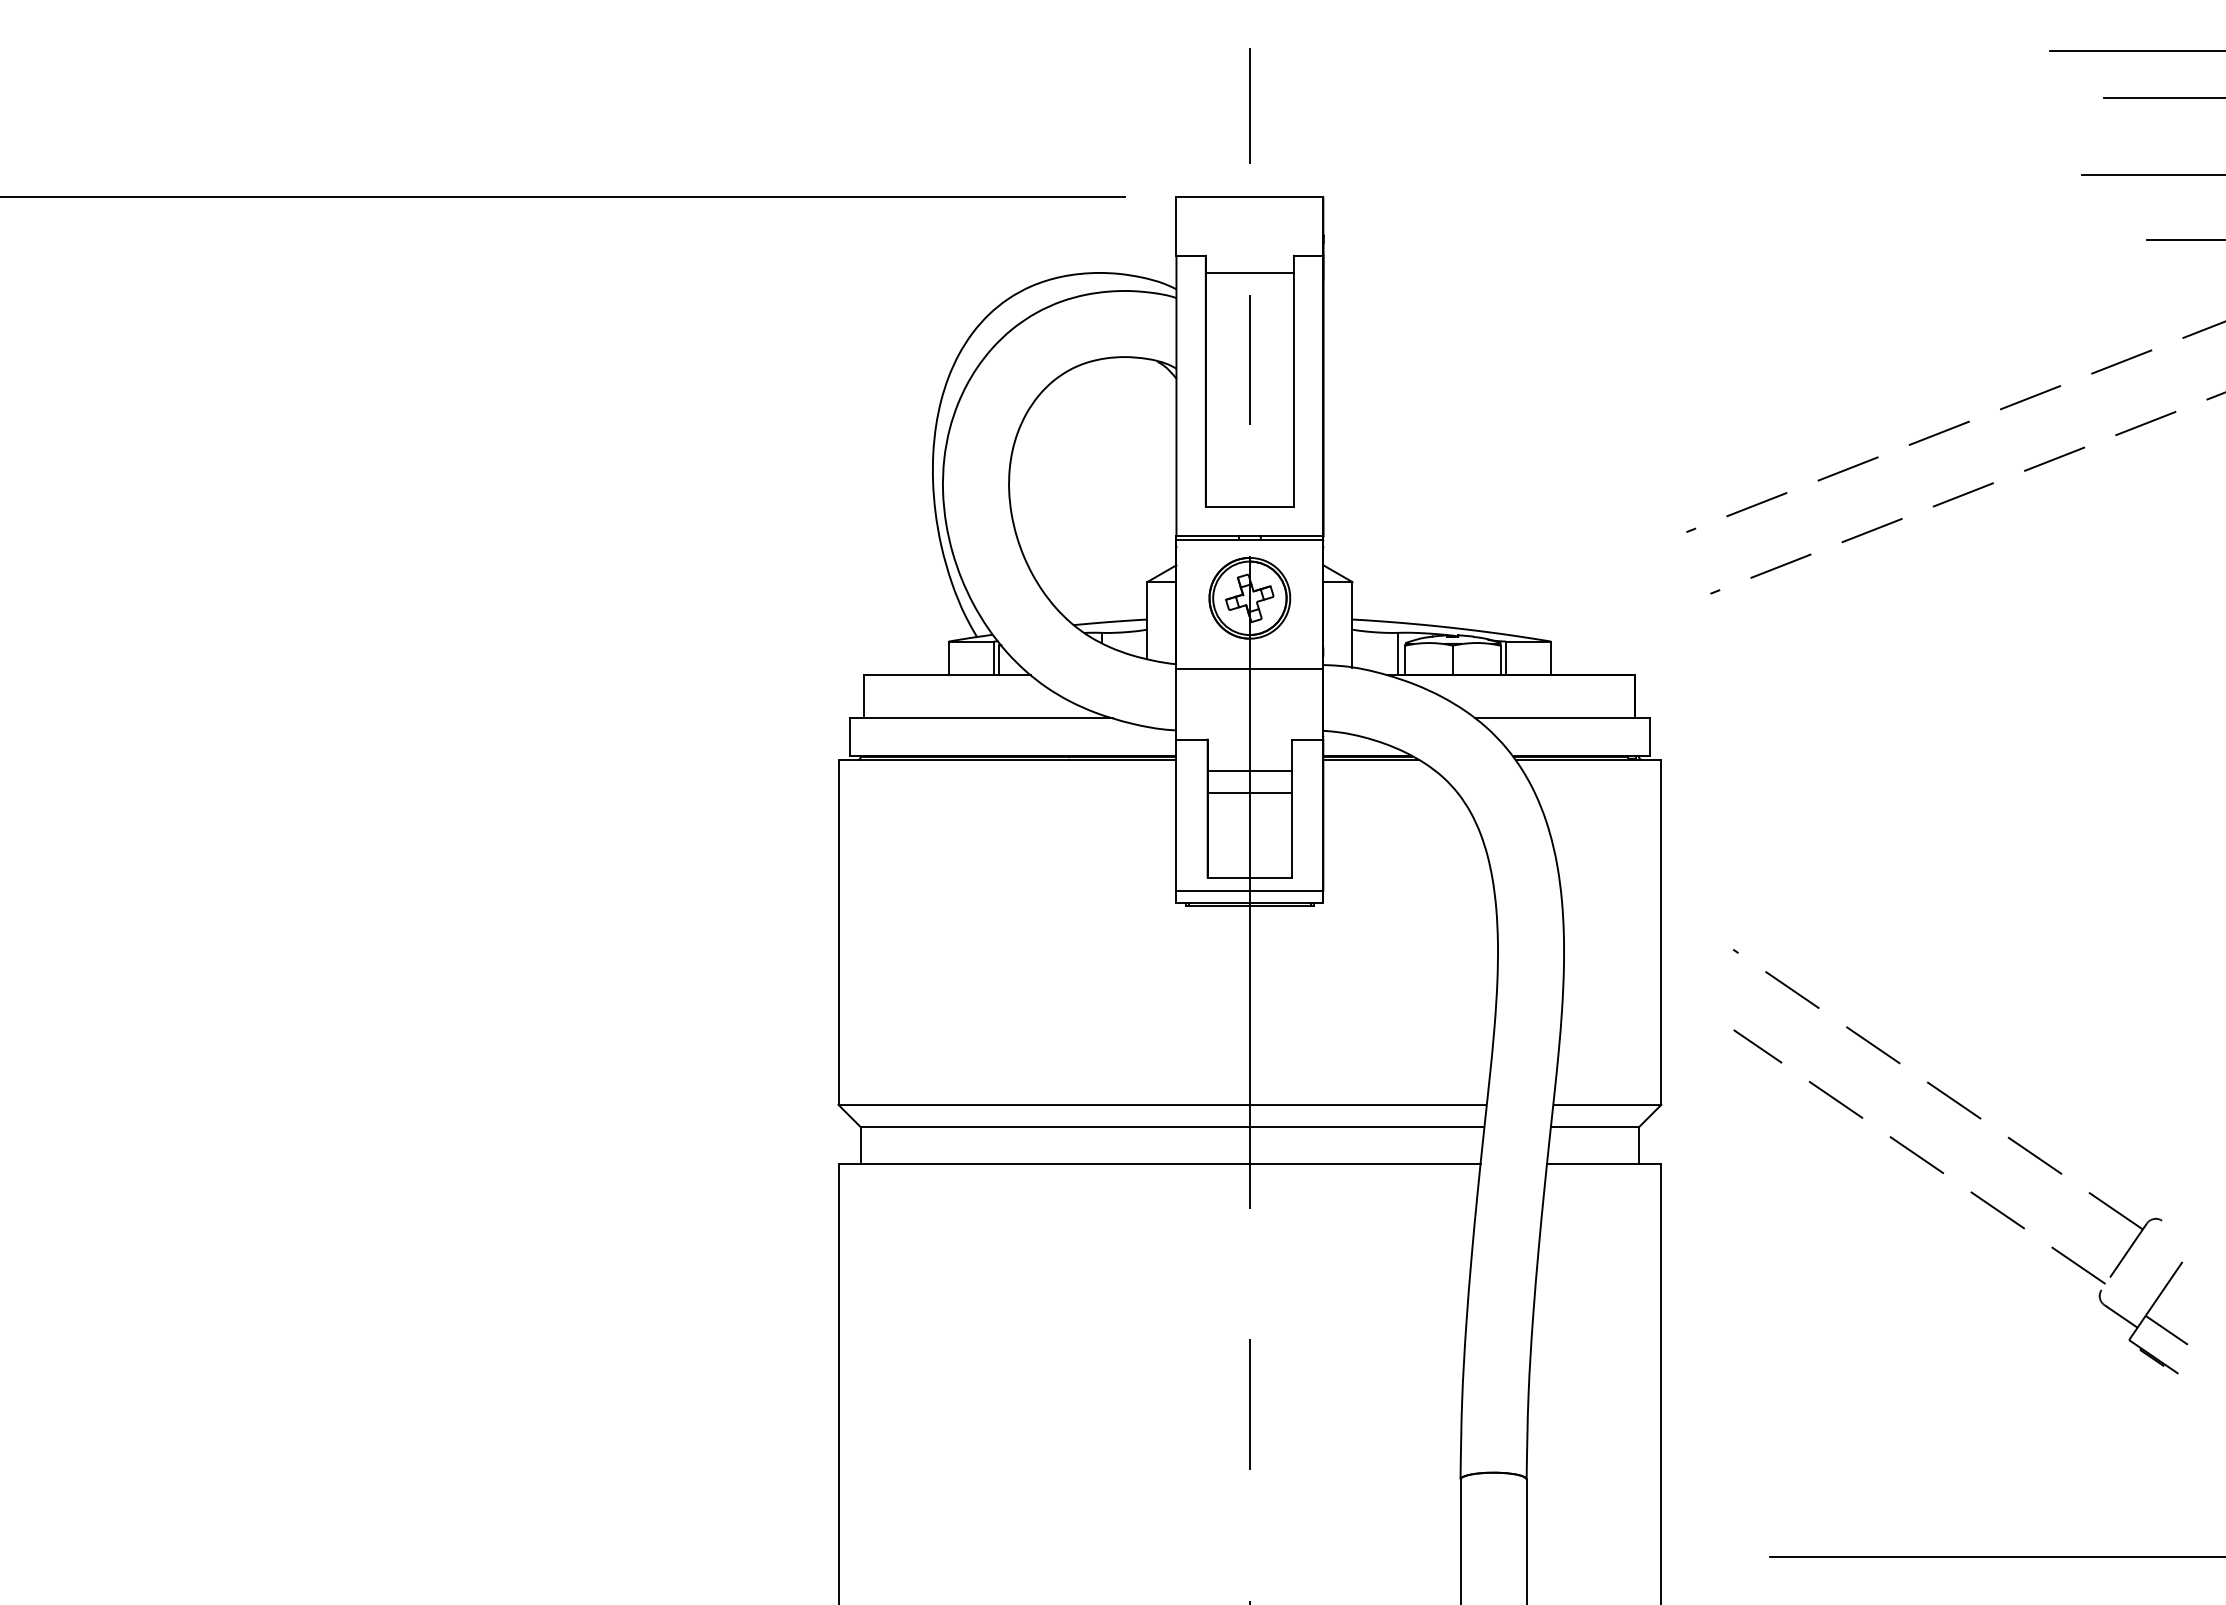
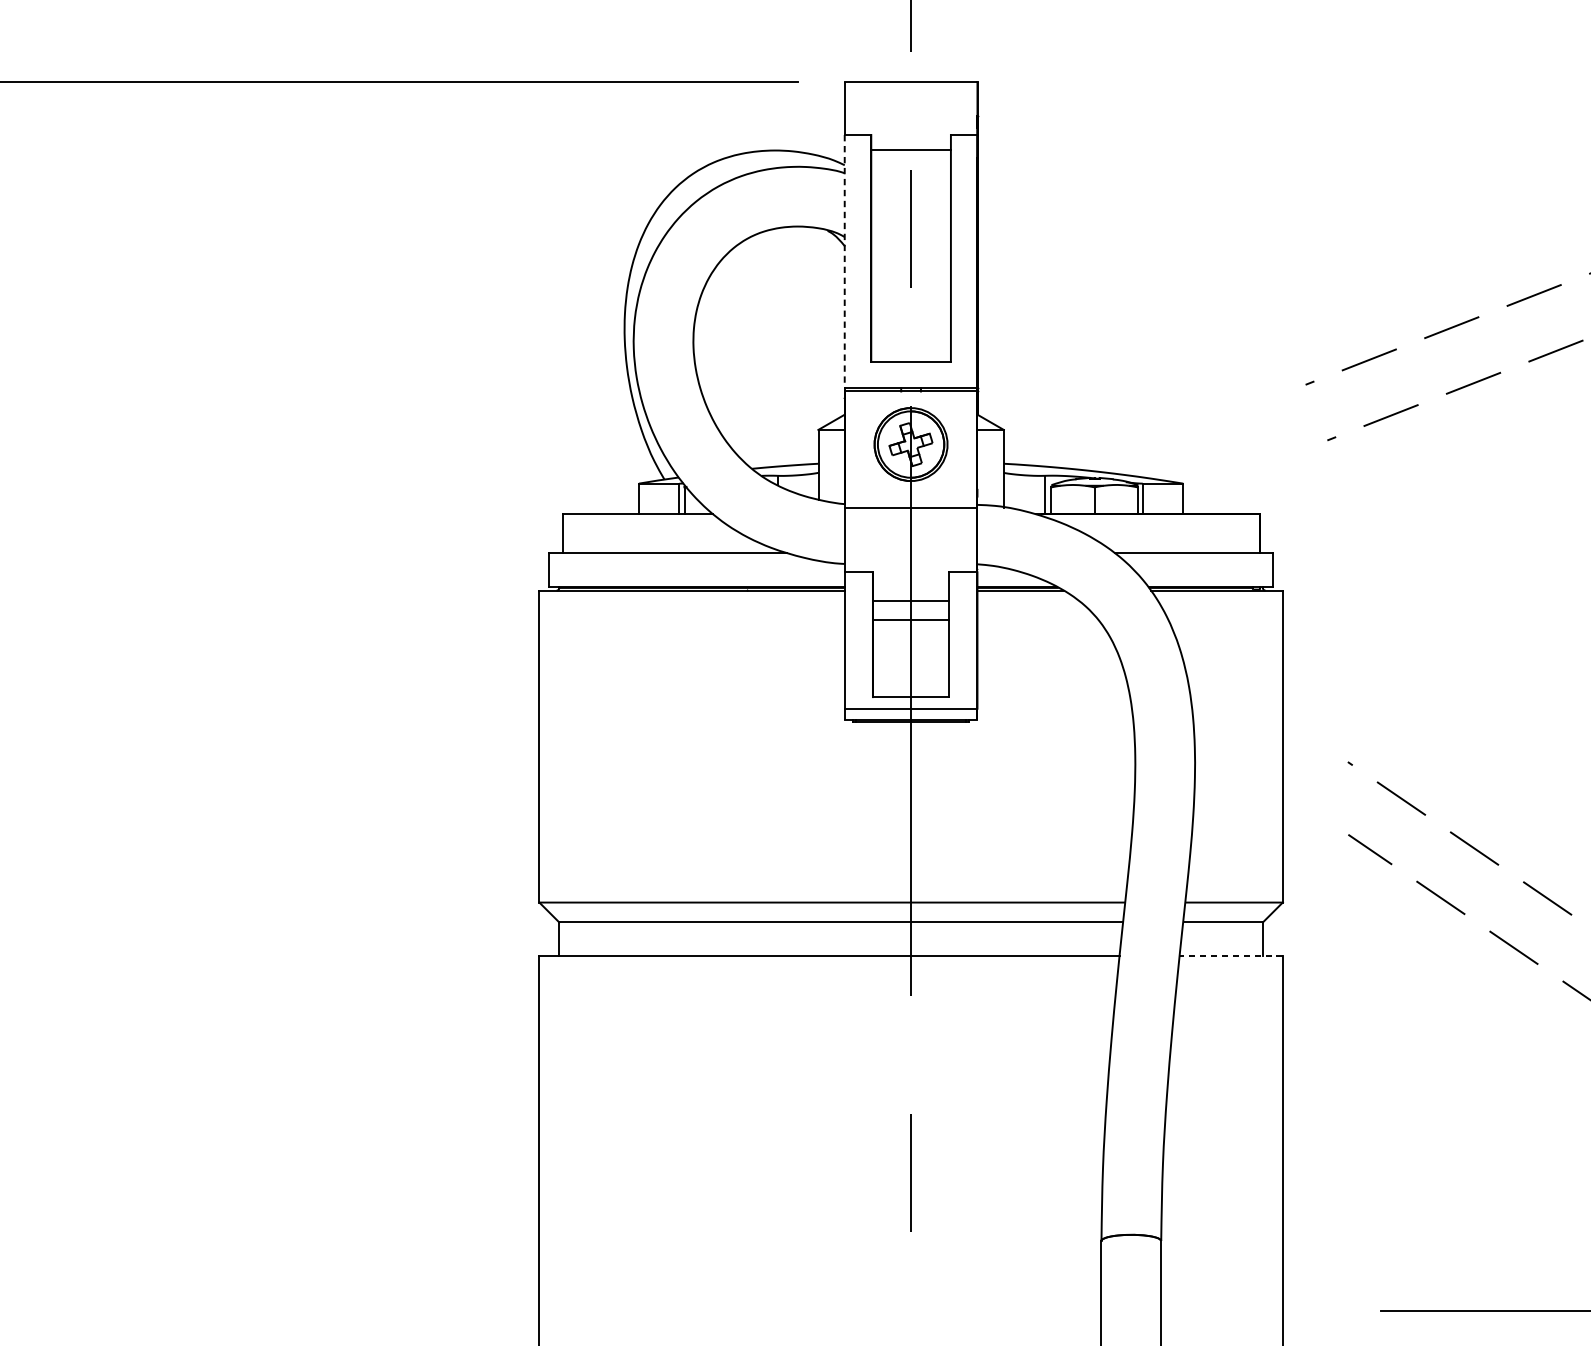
line: (1176, 396) -> (844, 262), solid -> dashed
line: (1604, 1163) -> (1231, 955), solid -> dashed

